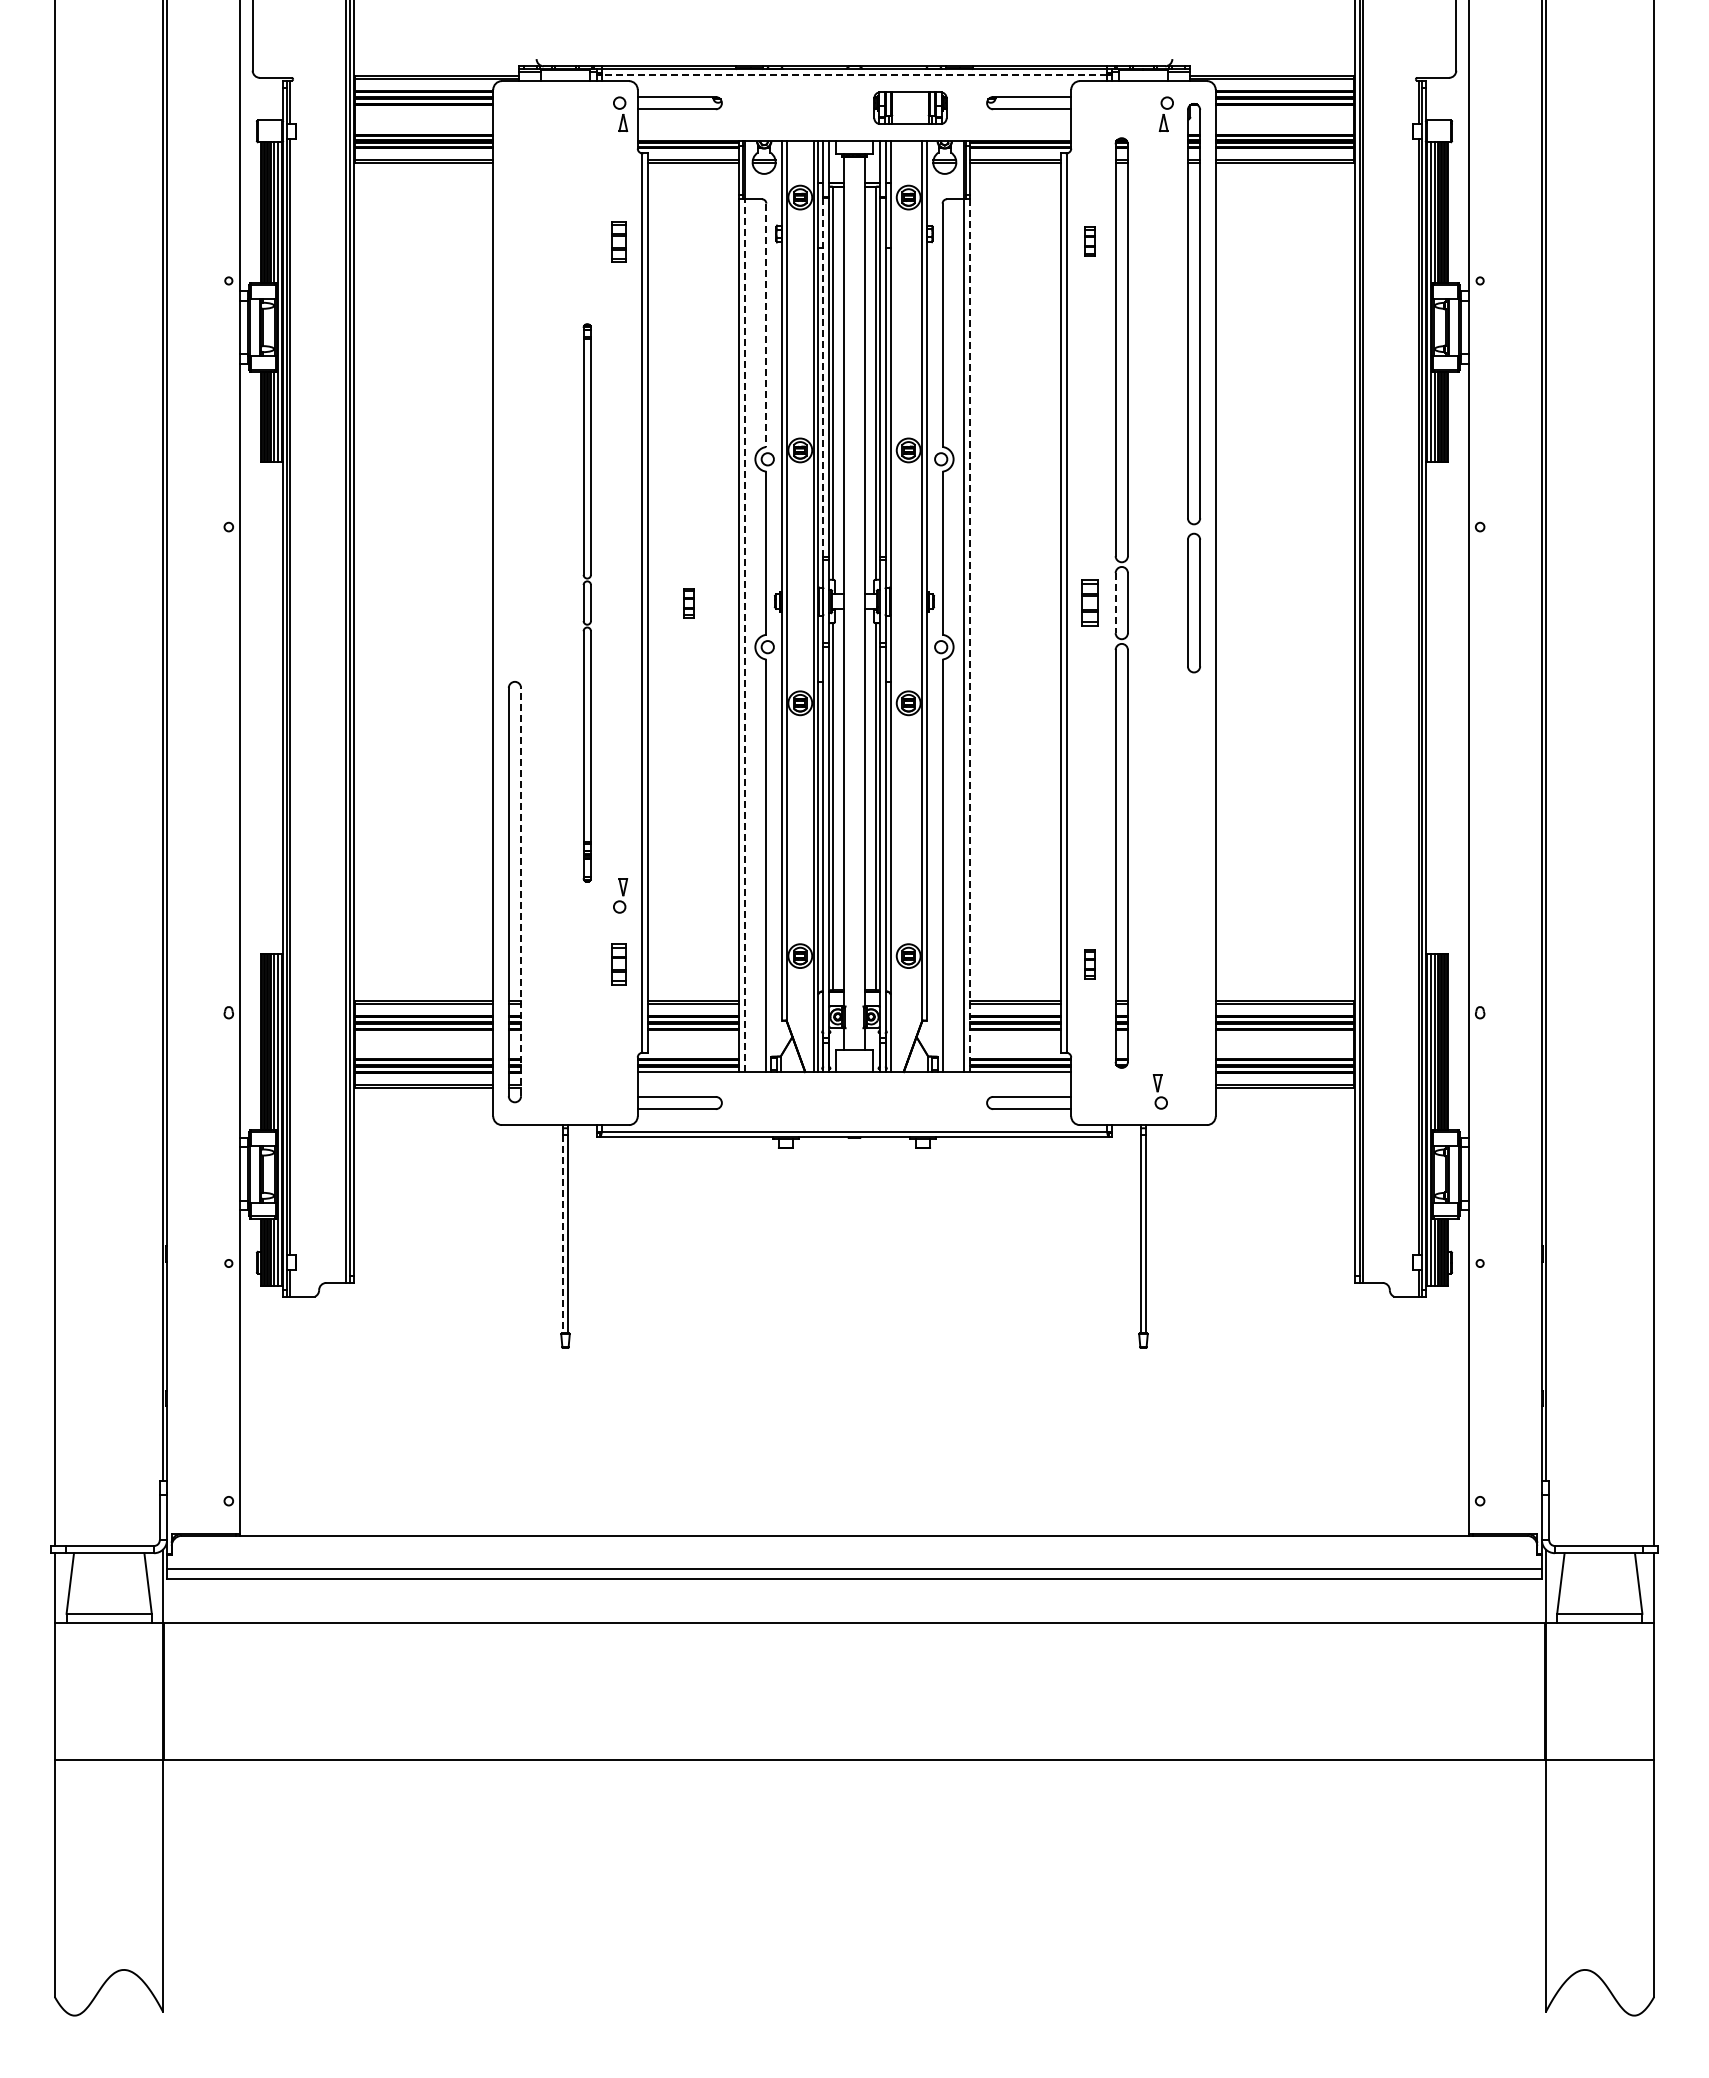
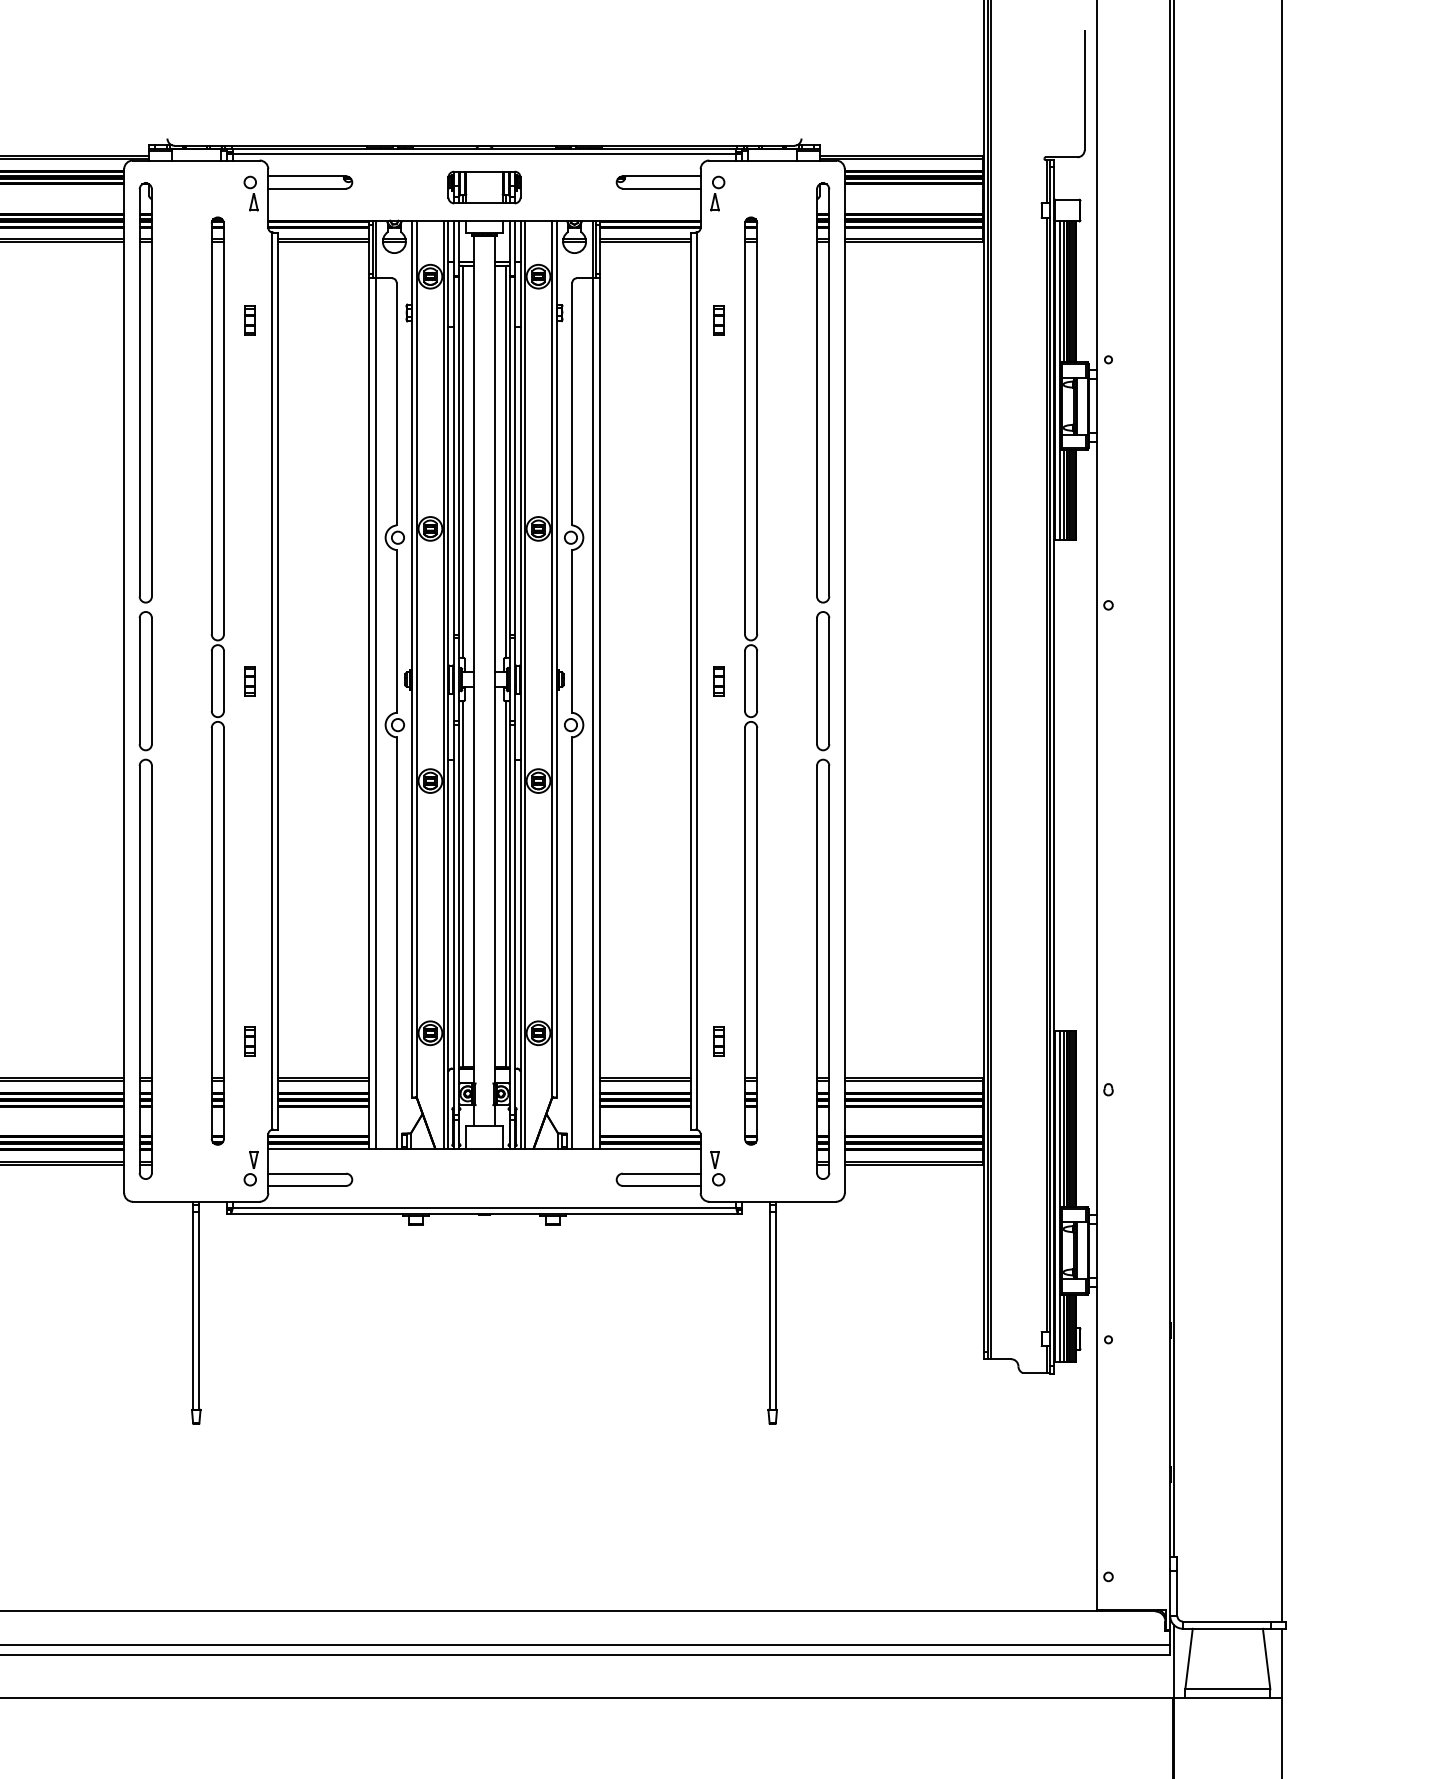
line: (853, 74) -> (483, 153), dashed -> solid
part: (910, 107) -> (484, 186), moved
part: (1165, 114) -> (716, 193), moved
part: (618, 241) -> (249, 320), size x0.71
line: (766, 325) -> (396, 404), dashed -> solid
line: (823, 377) -> (453, 456), dashed -> solid
part: (514, 388) -> (145, 467), added
part: (587, 602) -> (218, 680), size x1.67
part: (688, 603) -> (249, 681), moved
part: (1089, 603) -> (718, 681), size x0.62
line: (1115, 603) -> (744, 681), dashed -> solid
line: (894, 606) -> (524, 684), added
line: (745, 635) -> (375, 713), dashed -> solid
line: (970, 636) -> (600, 714), dashed -> solid
line: (521, 891) -> (152, 968), dashed -> solid
part: (1193, 892) -> (822, 969), added
part: (620, 895) -> (251, 1168), moved
part: (618, 964) -> (249, 1041), size x0.71
part: (1159, 1091) -> (716, 1168), moved
line: (562, 1234) -> (193, 1310), dashed -> solid

